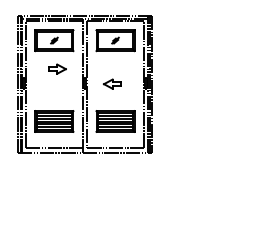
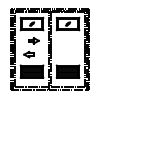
part: (111, 83) -> (28, 54), moved

